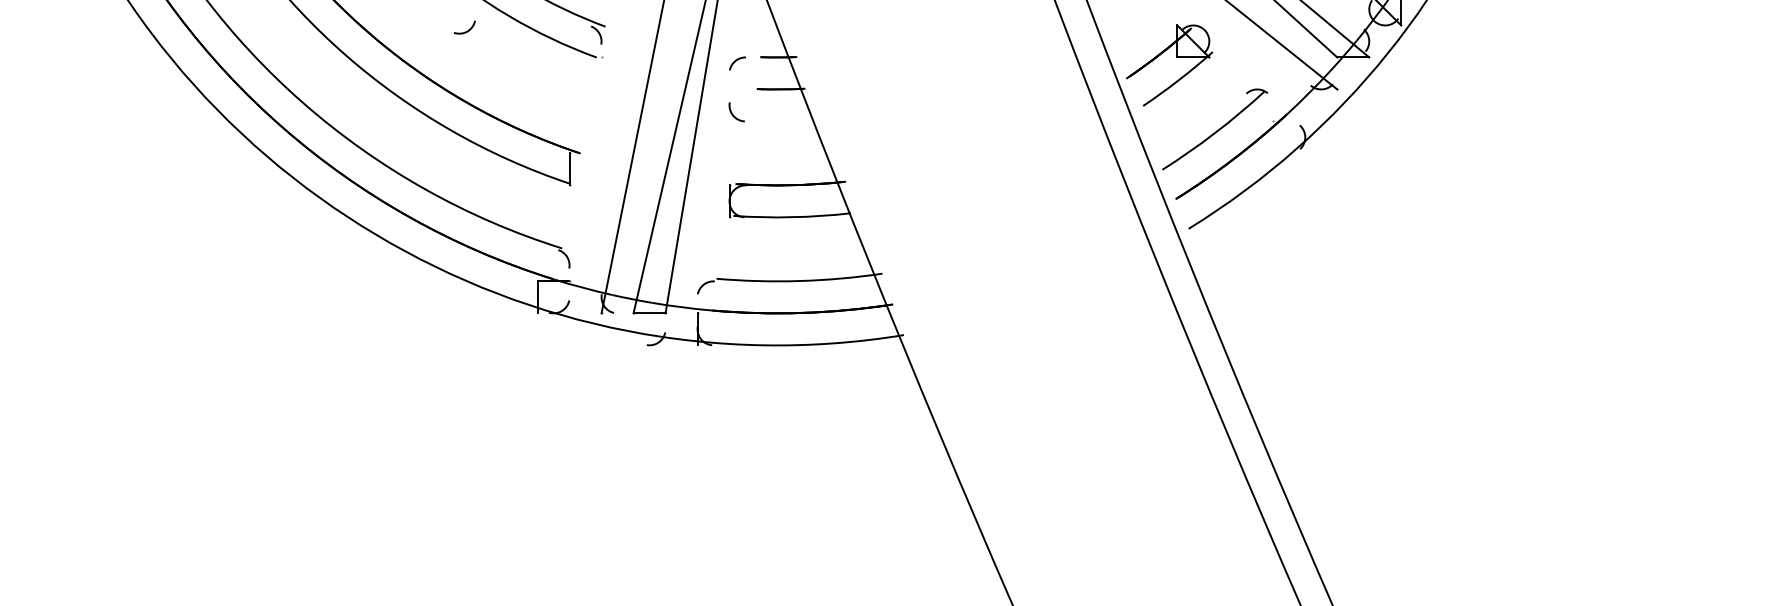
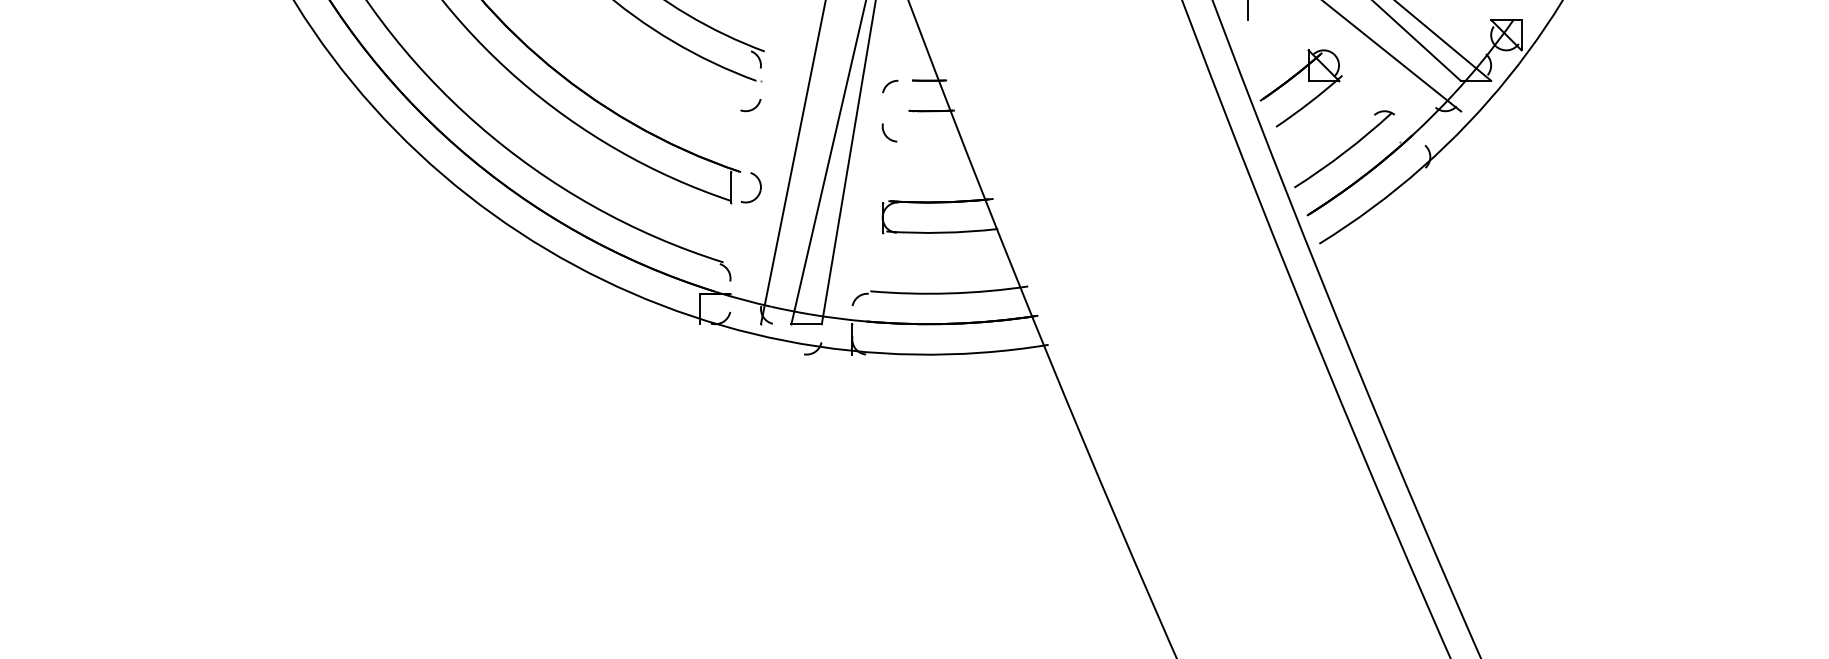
curve: (466, 30) -> (752, 108), moved
part: (600, 171) -> (759, 189), added

